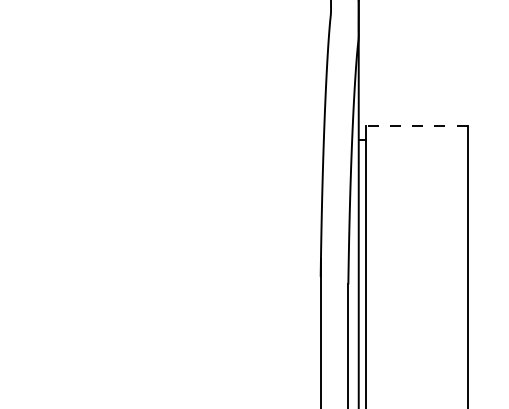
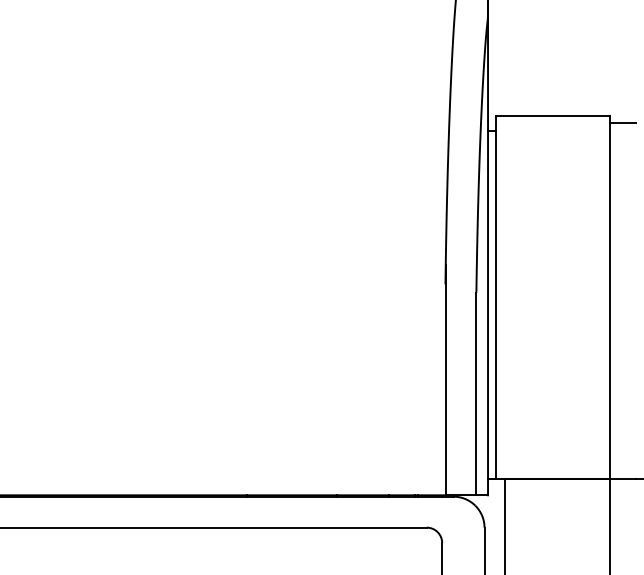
line: (416, 126) -> (552, 116), dashed -> solid
line: (478, 133) -> (622, 123), added

